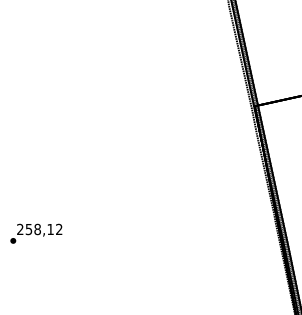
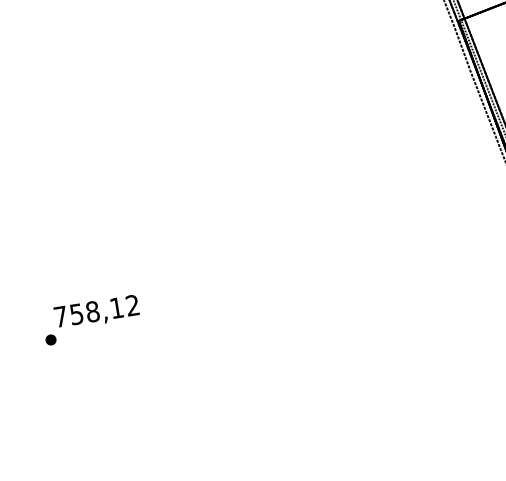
text: (20, 228) -> (60, 314), 258,12 -> 758,12

